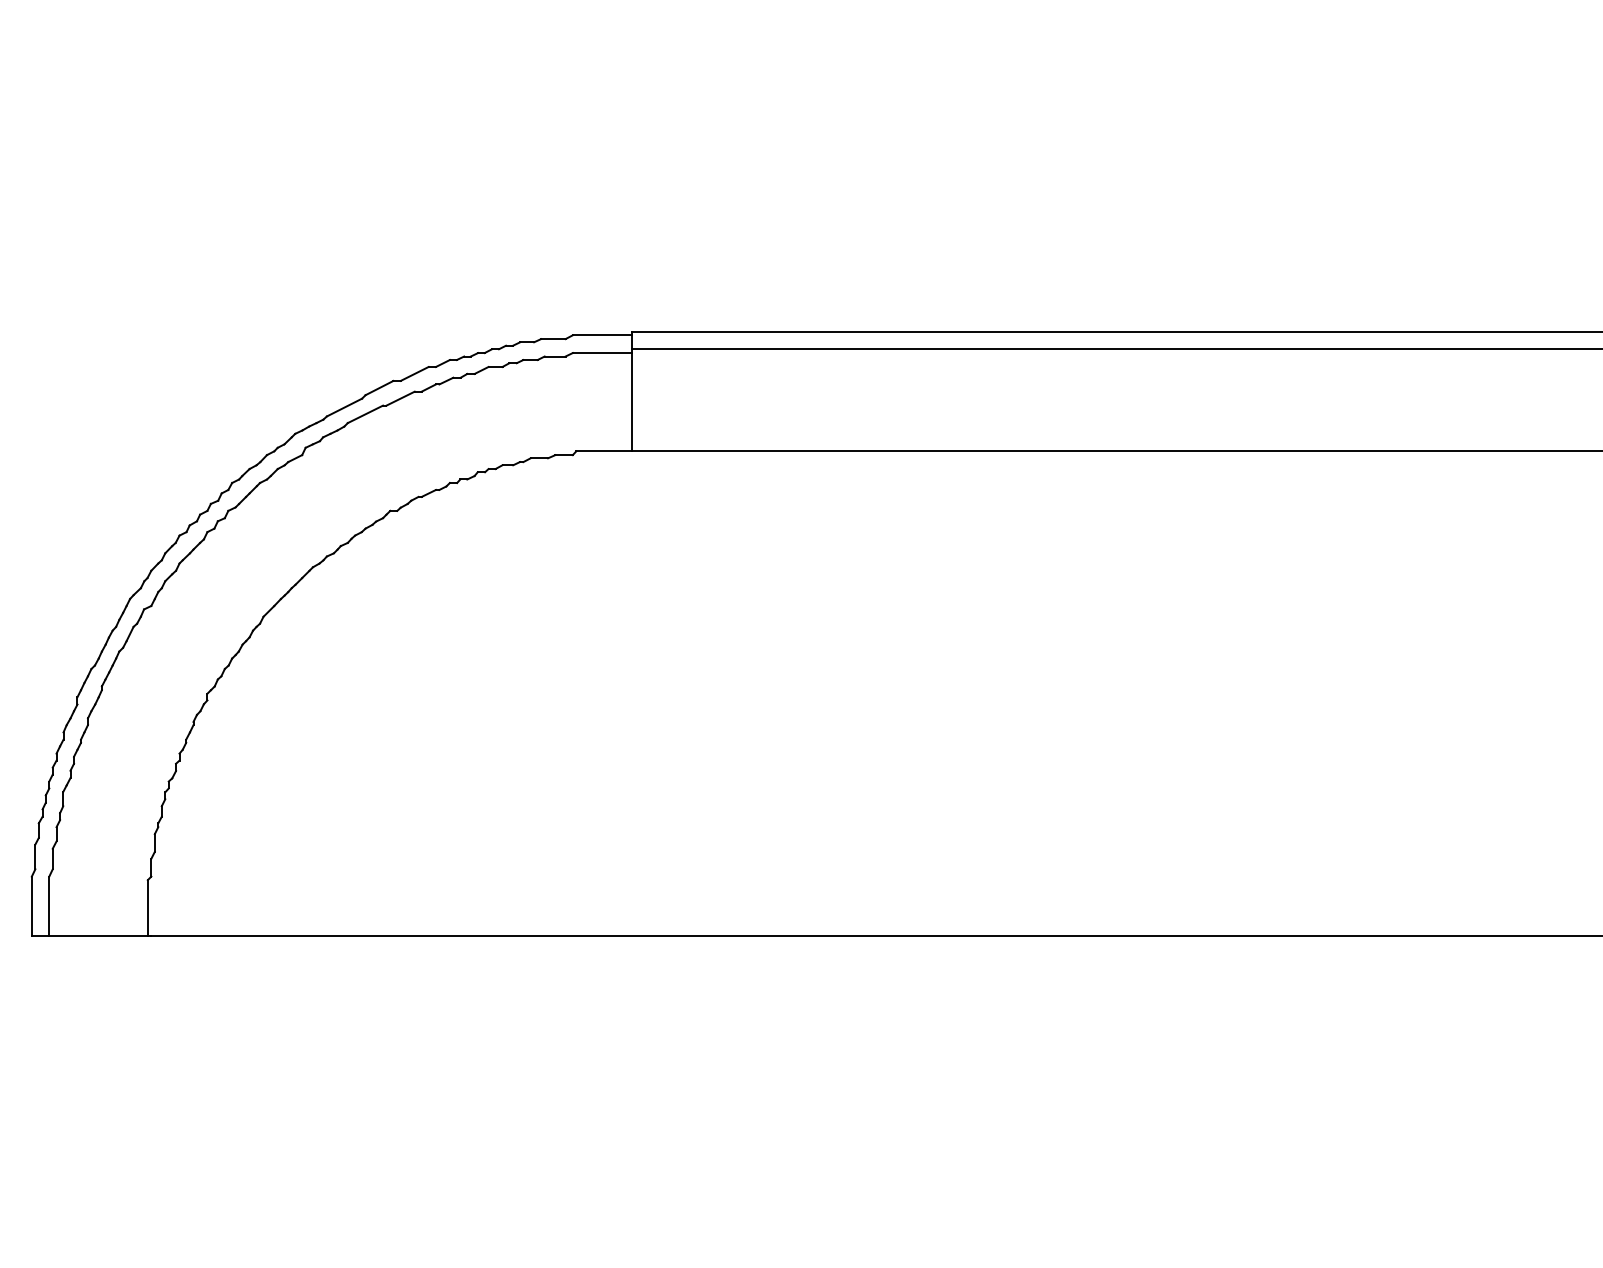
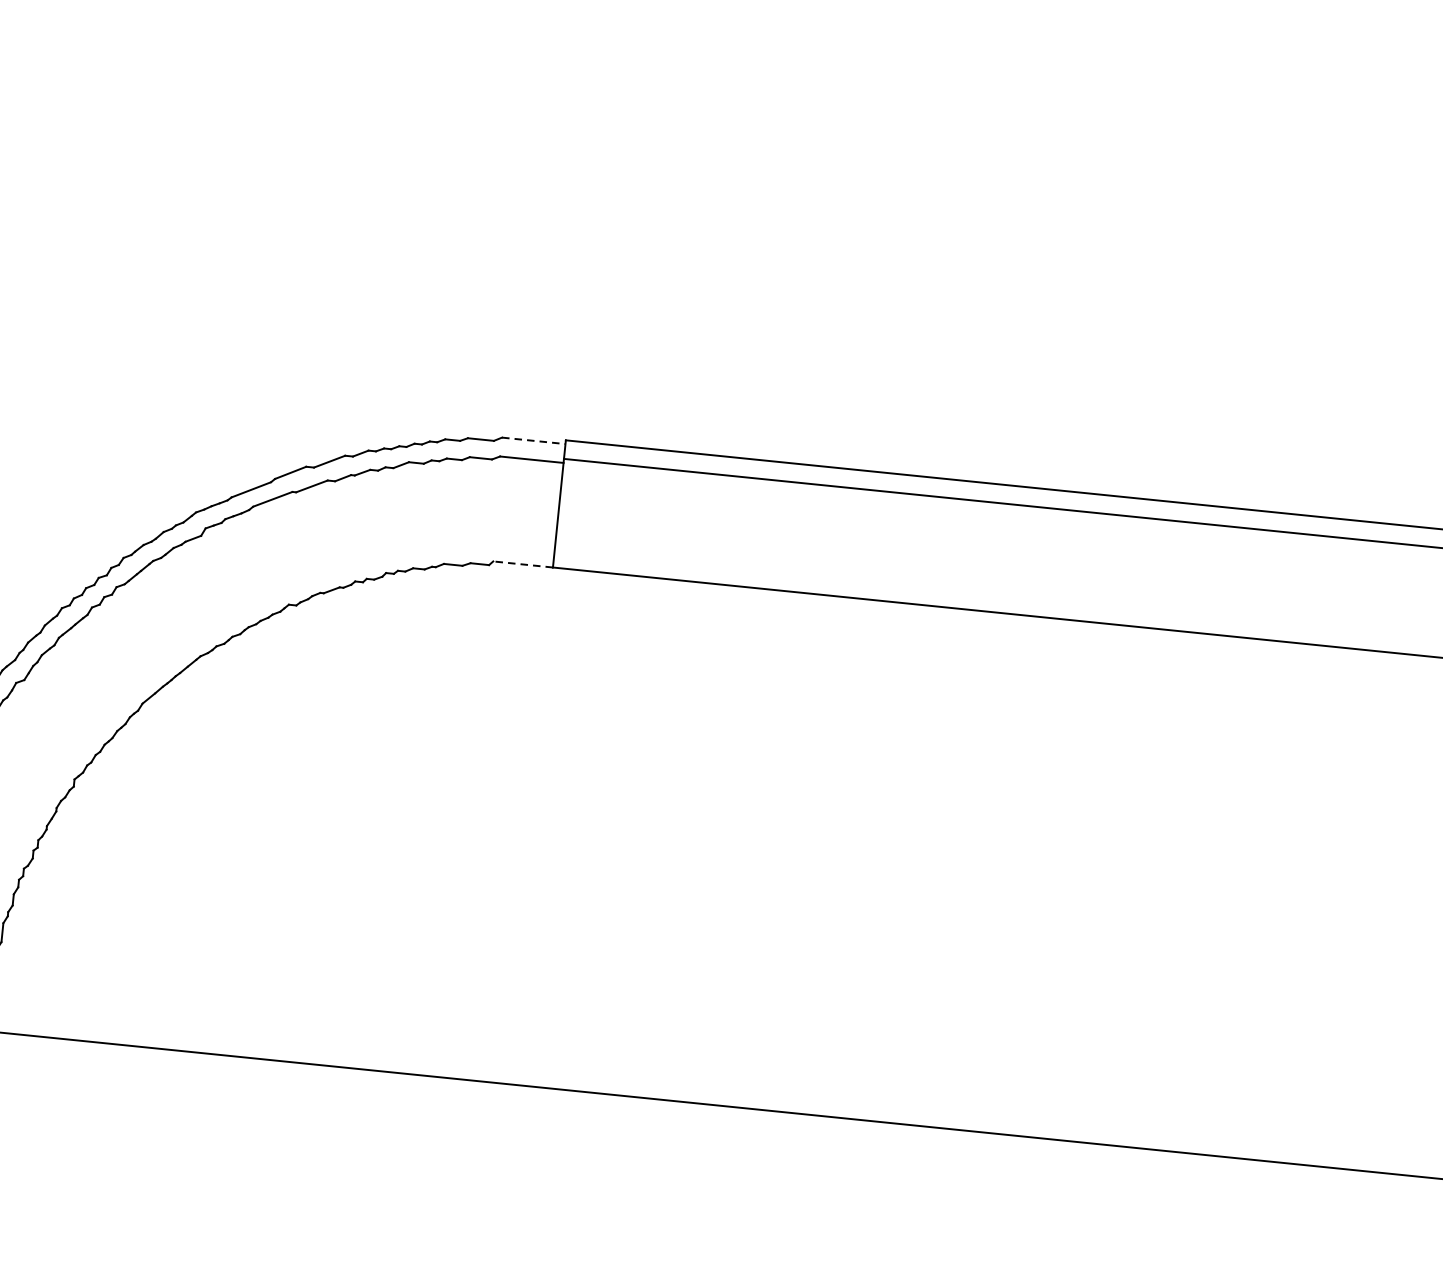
line: (602, 335) -> (533, 441), solid -> dashed
line: (603, 451) -> (522, 564), solid -> dashed

